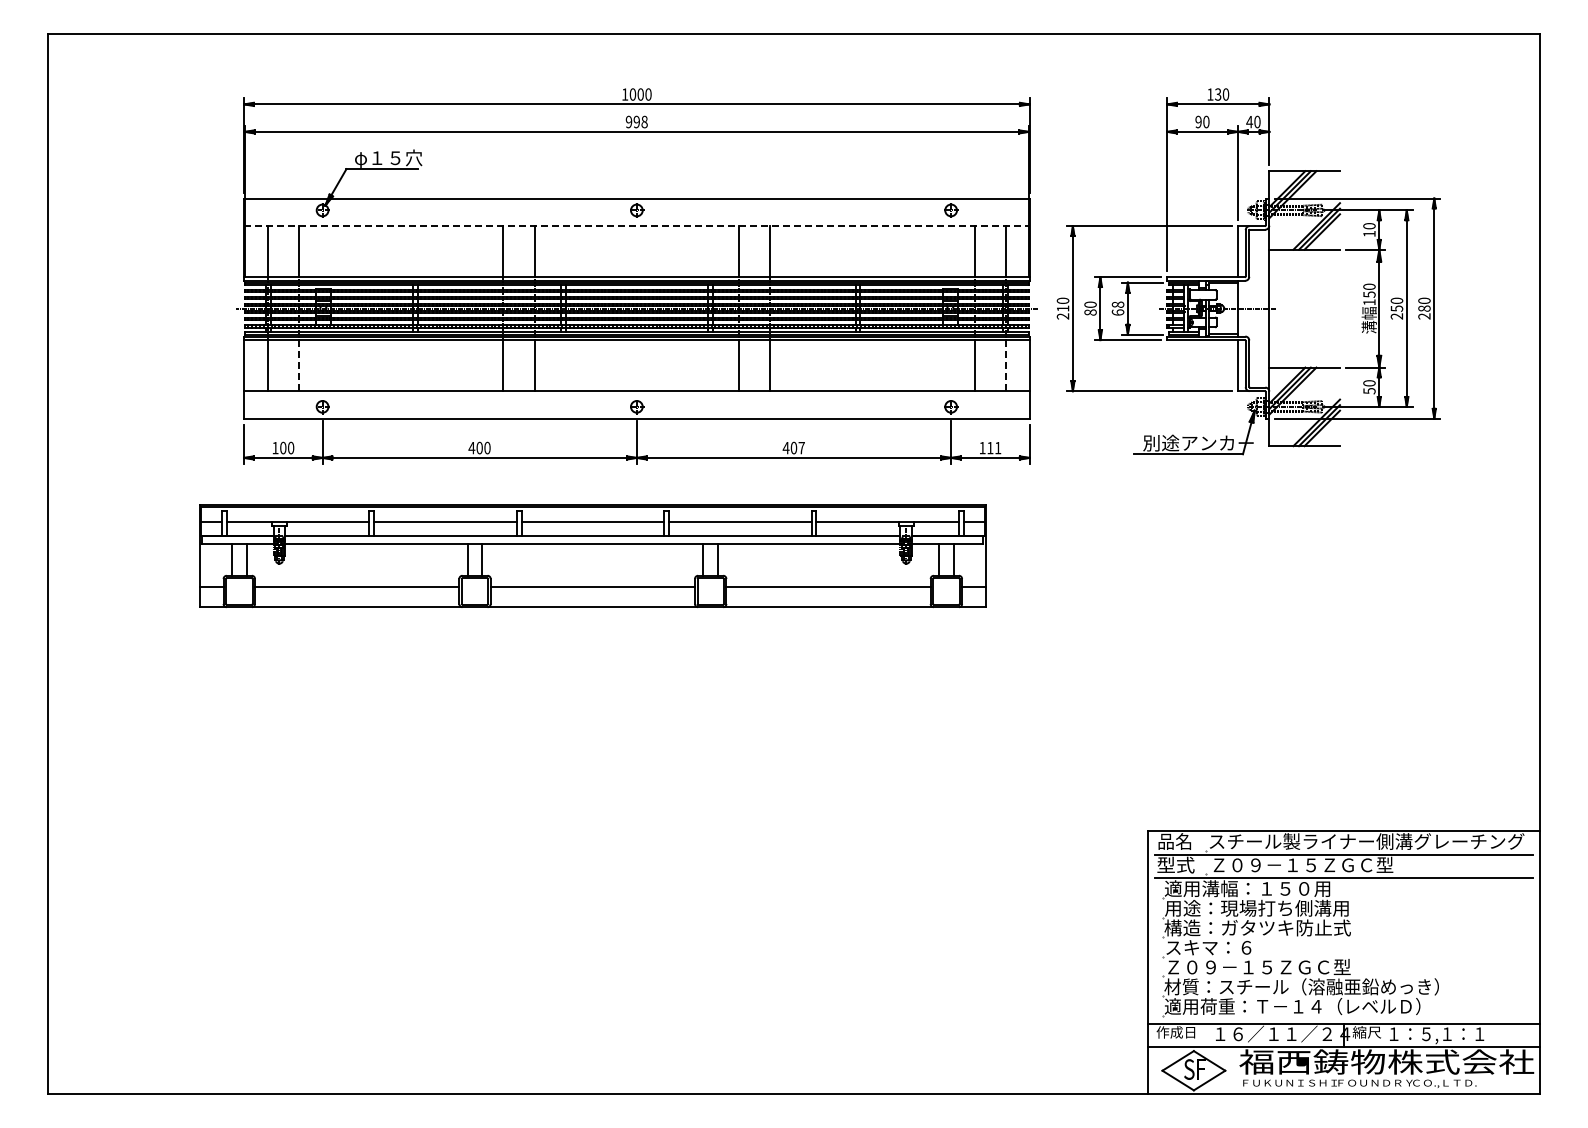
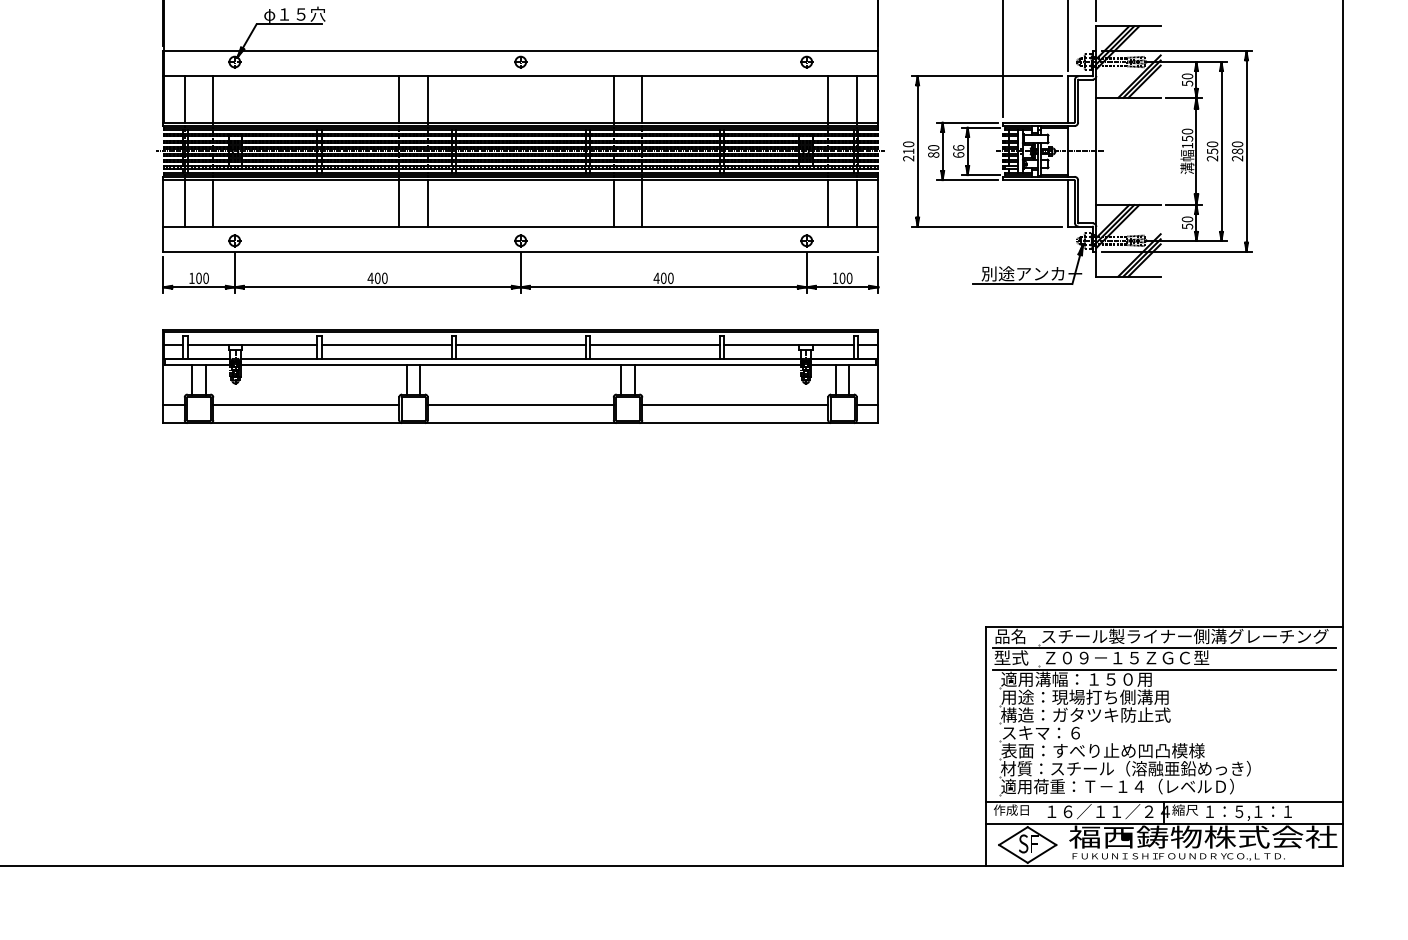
line: (636, 226) -> (520, 76), dashed -> solid
text: (1369, 233) -> (1187, 83), 10 -> 50
text: (1117, 304) -> (958, 147), 68 -> 66
line: (299, 365) -> (213, 203), dashed -> solid
line: (1006, 365) -> (857, 203), dashed -> solid
text: (801, 447) -> (670, 277), 407 -> 400
text: (994, 447) -> (846, 277), 111 -> 100
part: (592, 556) -> (520, 377), moved
text: (1276, 966) -> (1102, 750), Ｚ０９－１５ＺＧＣ型 -> 表面：すべり止め凹凸模様

